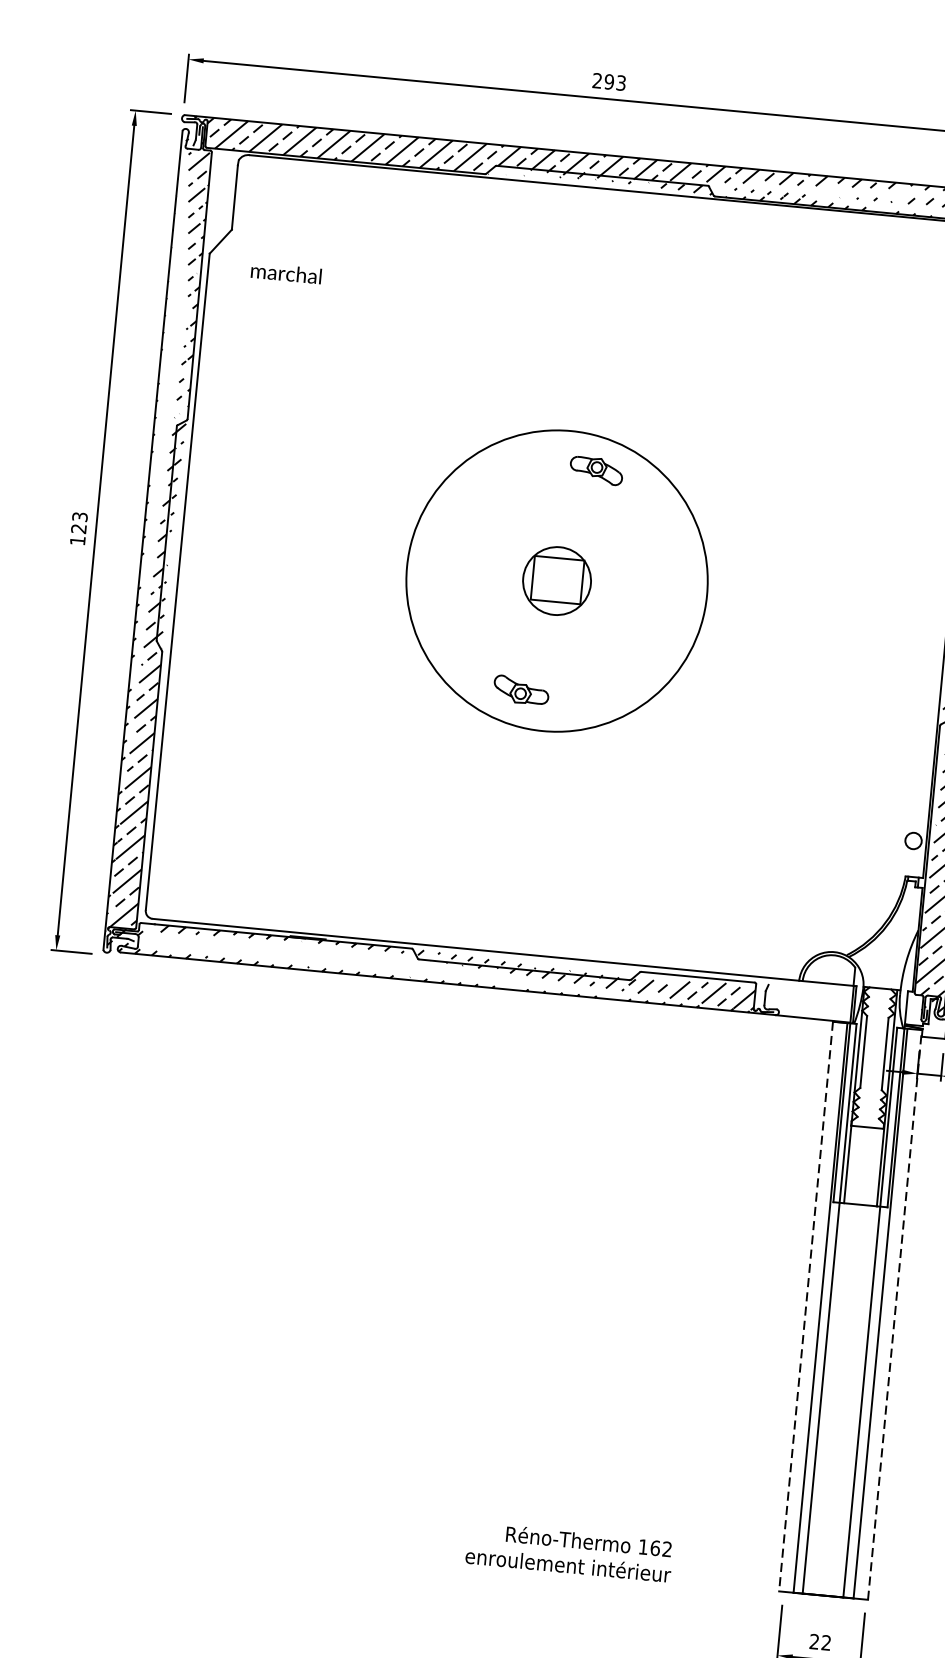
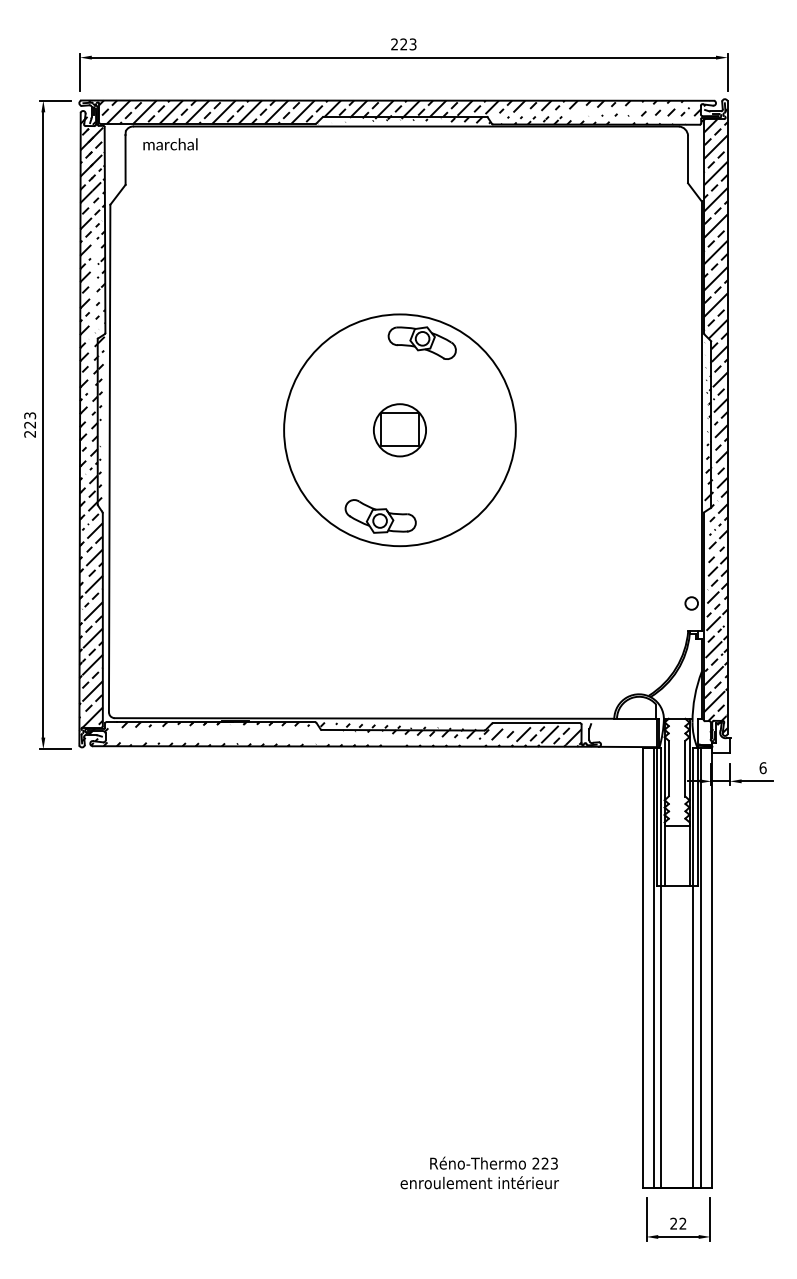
text: (608, 82) -> (403, 44), 293 -> 223
text: (286, 273) -> (170, 144), moved
part: (595, 470) -> (421, 342), size x1.67
text: (76, 541) -> (29, 434), 123 -> 223
hatch: (157, 543) -> (91, 430), added
part: (521, 690) -> (380, 516), size x1.67
line: (806, 1307) -> (643, 968), dashed -> solid
line: (894, 1314) -> (711, 967), dashed -> solid
text: (654, 1547) -> (544, 1163), 162 -> 223

